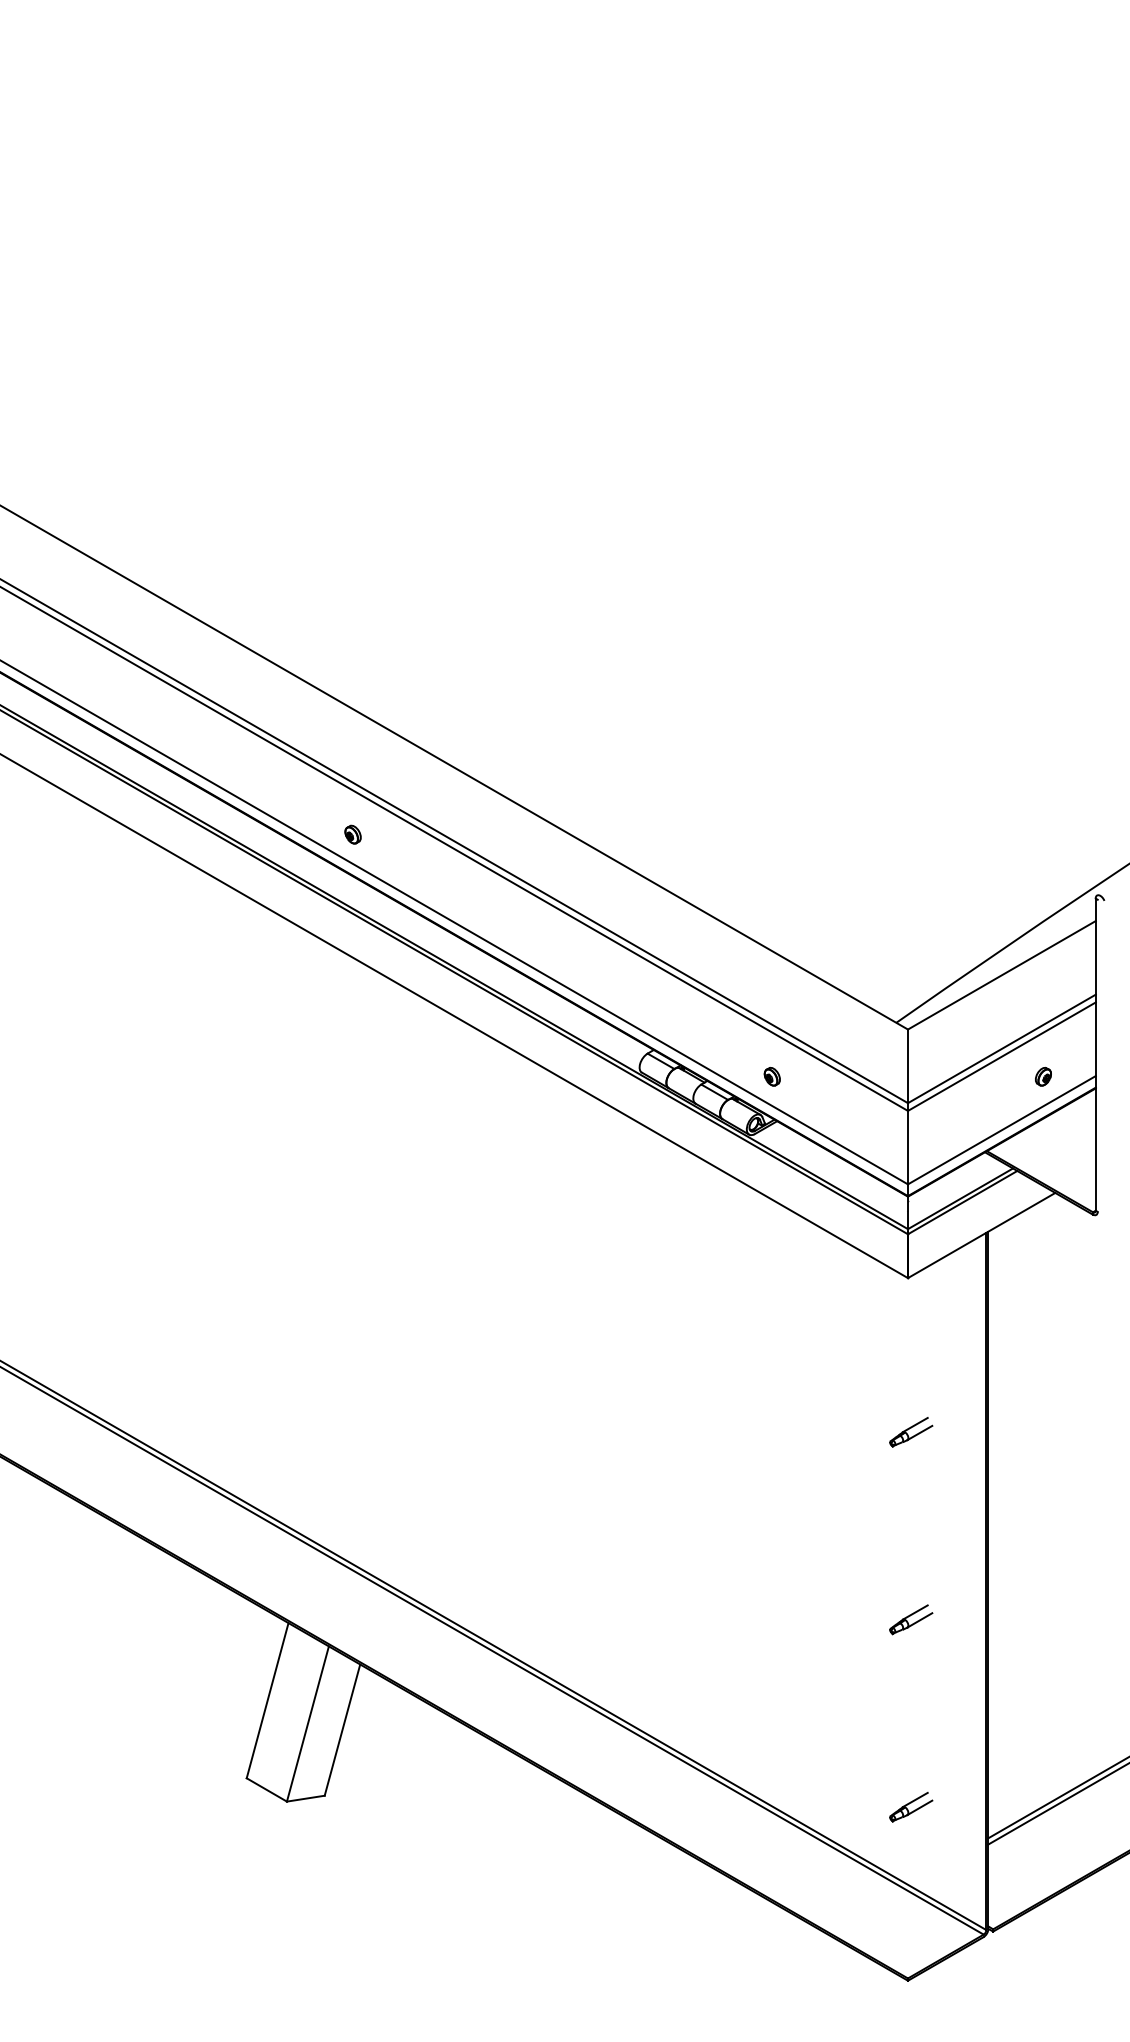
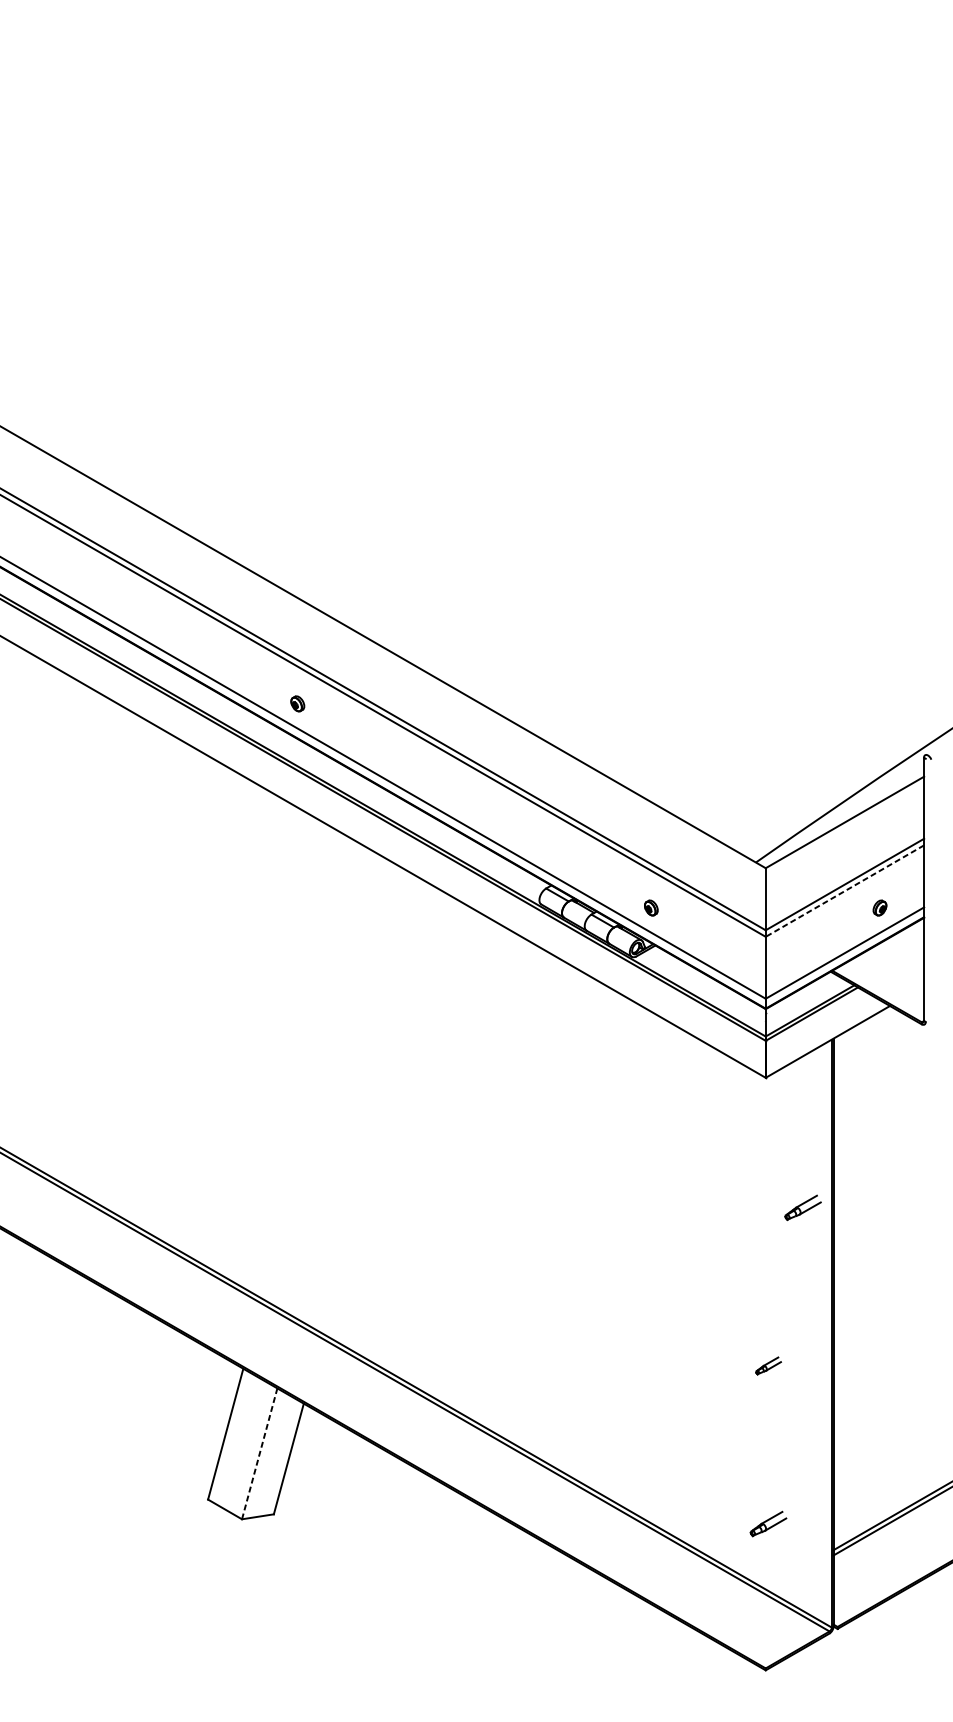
line: (1001, 1056) -> (844, 890), solid -> dashed
part: (911, 1432) -> (803, 1208), moved
part: (911, 1619) -> (768, 1365), size x0.7
line: (308, 1723) -> (260, 1453), solid -> dashed

